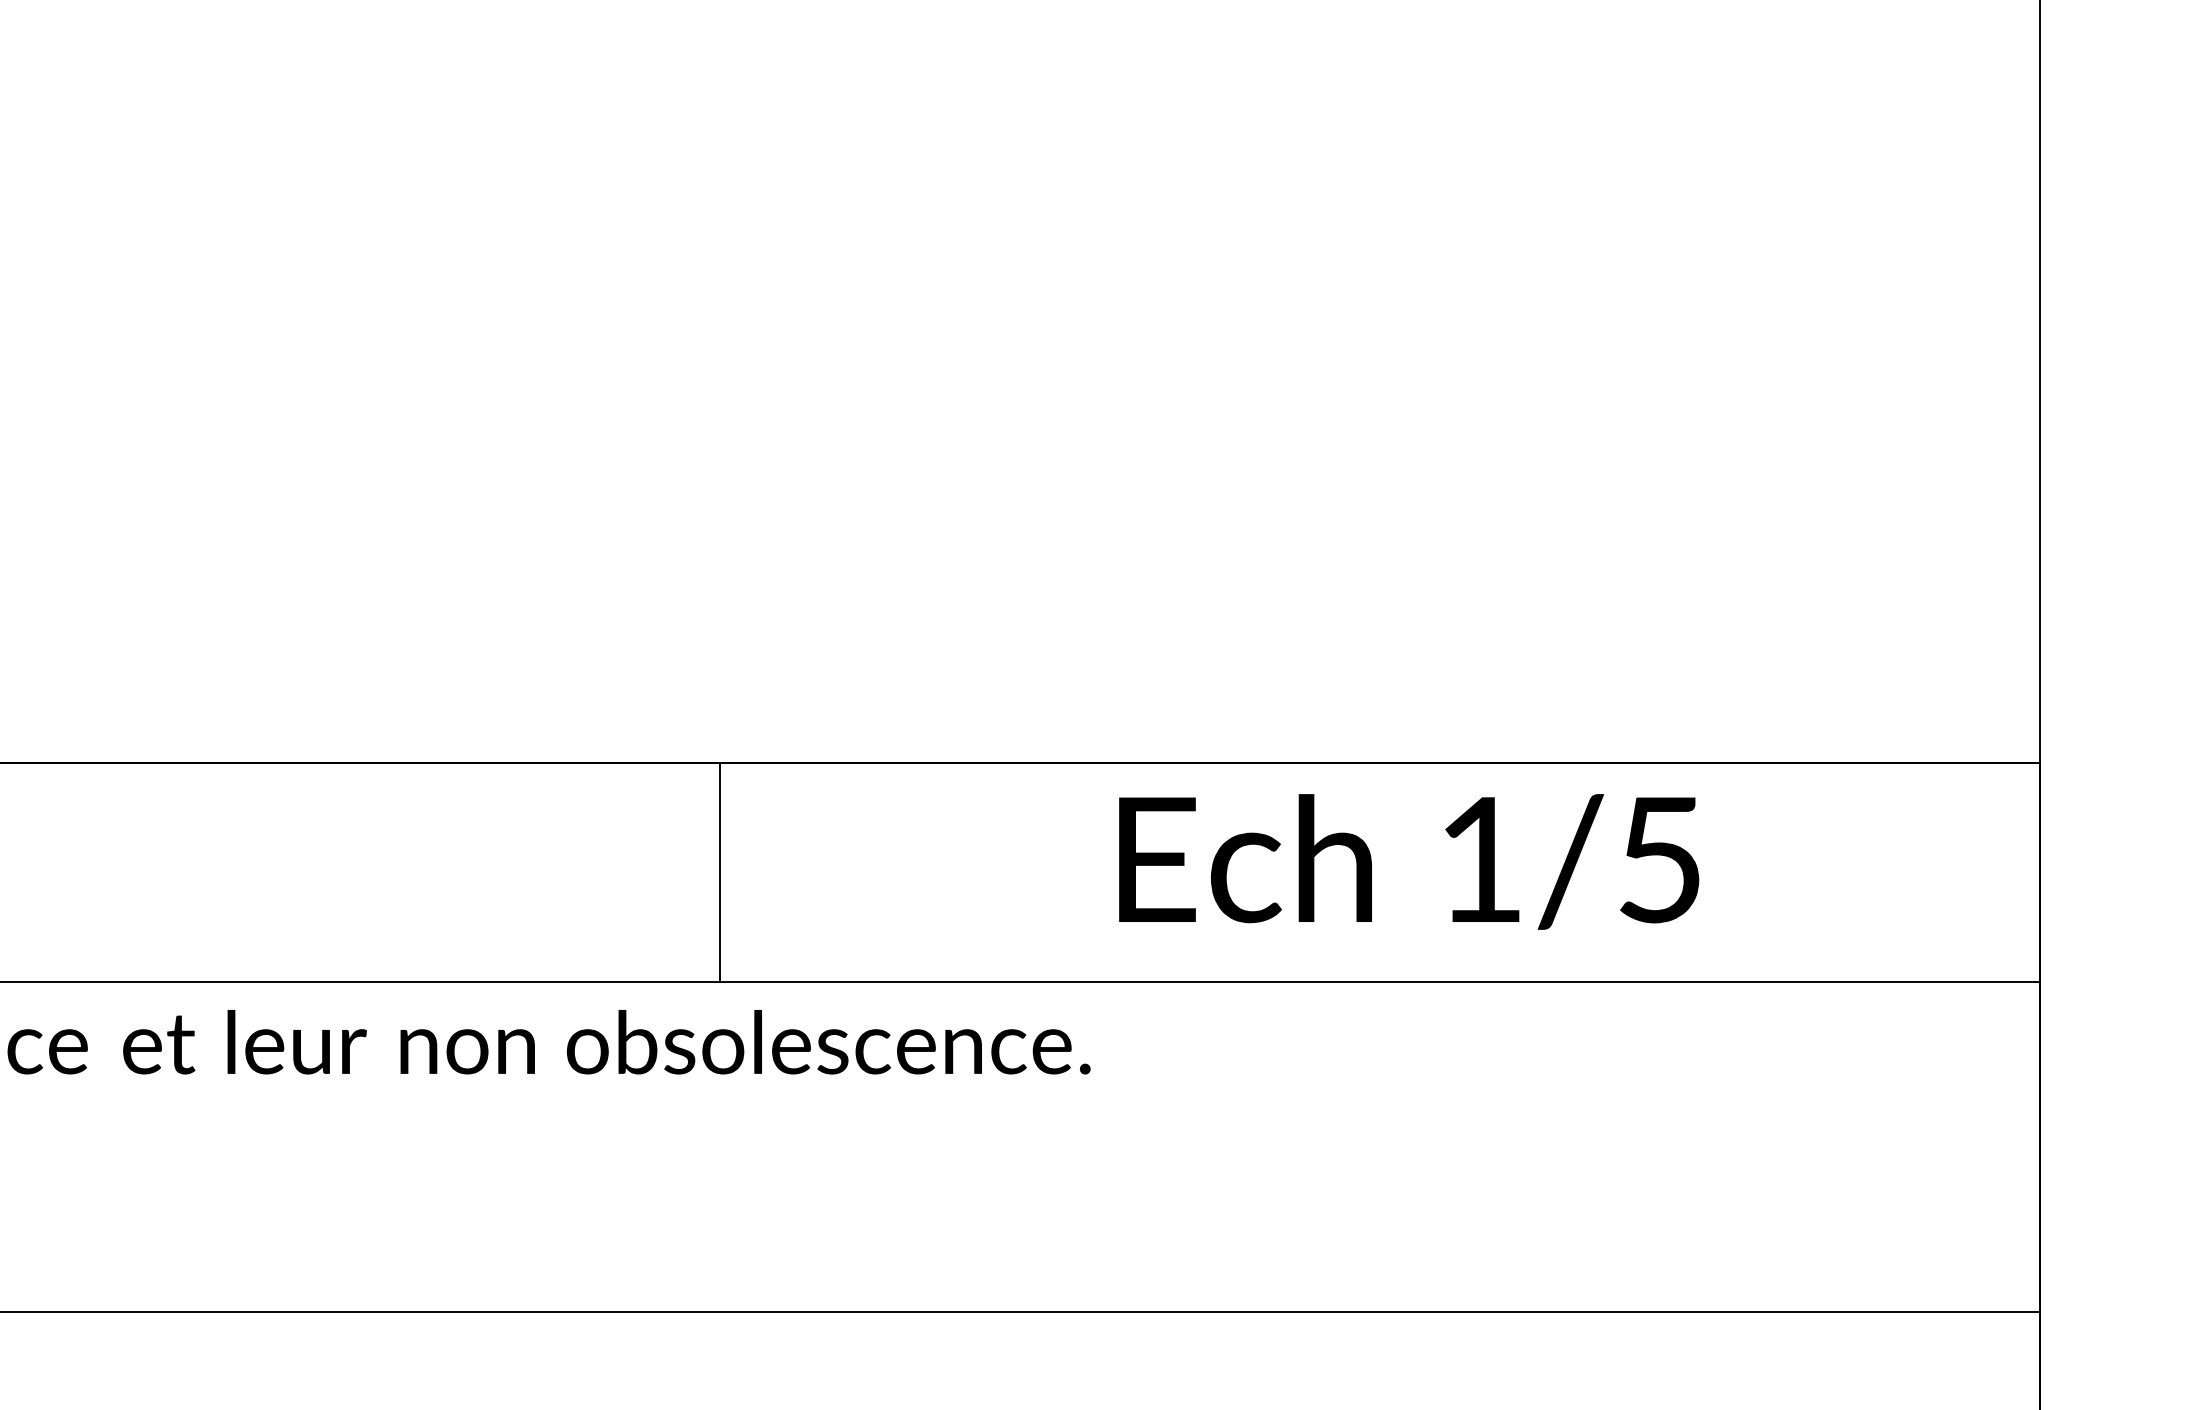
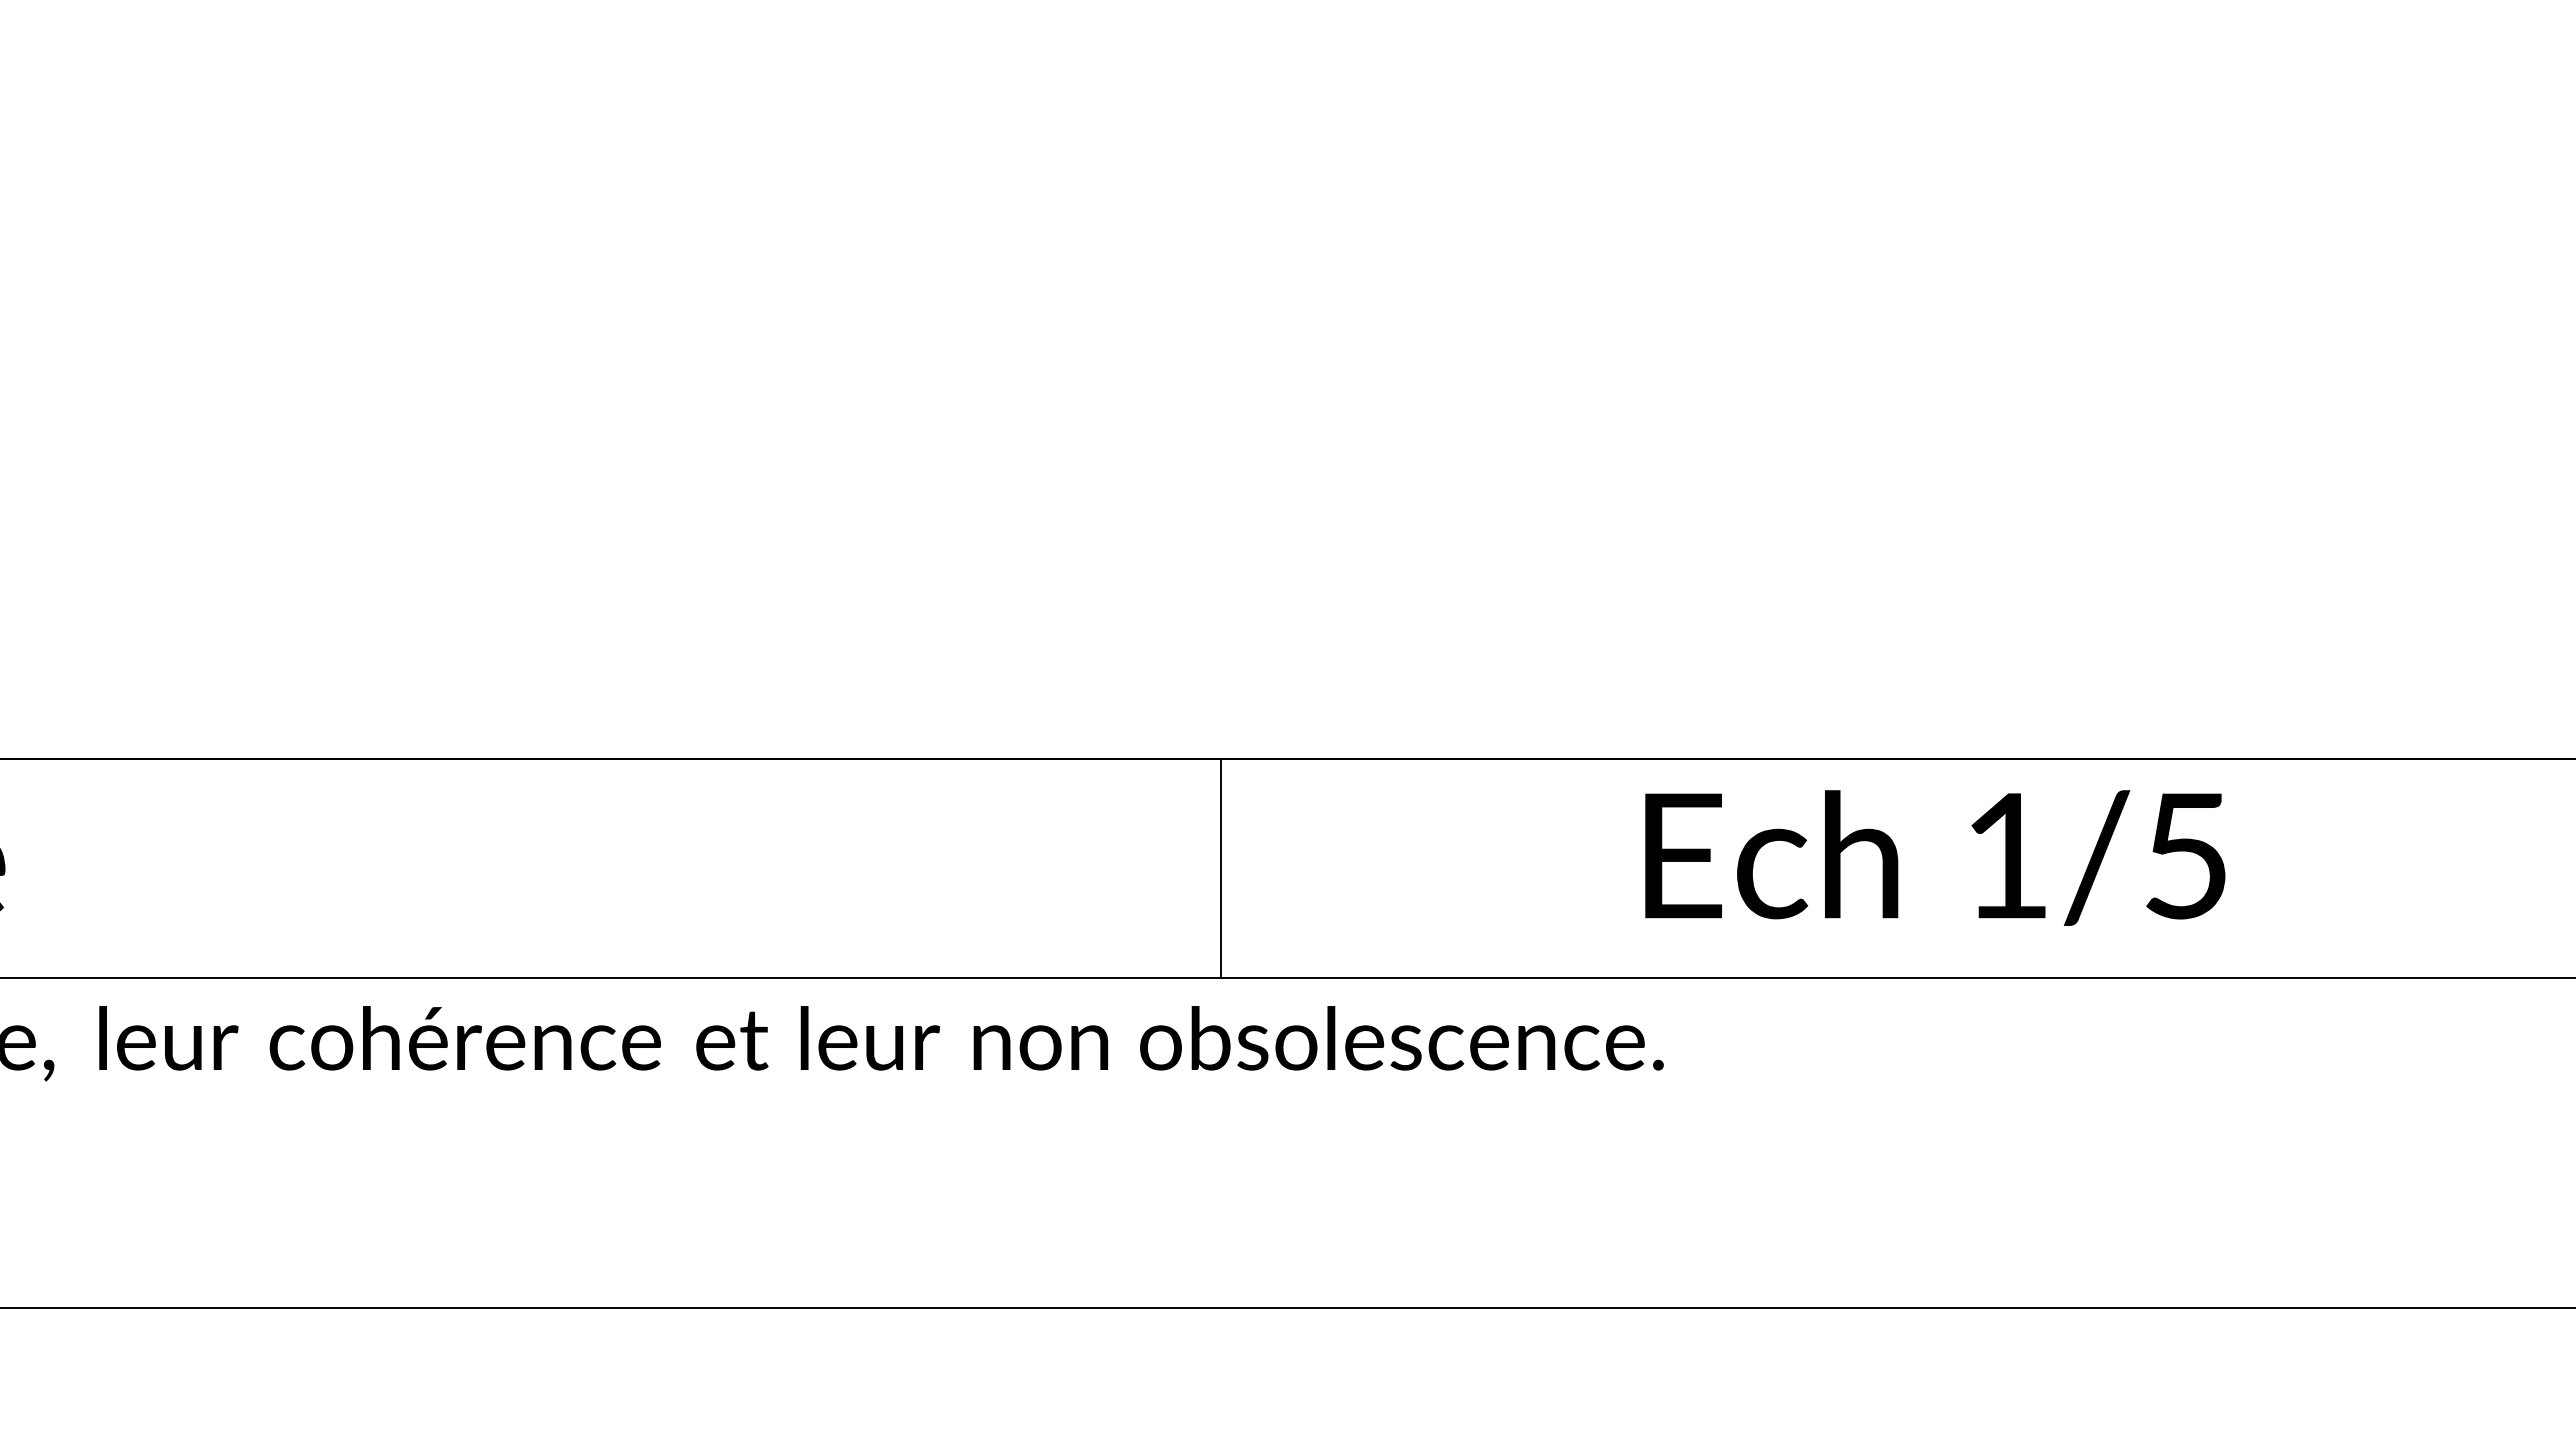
text: (1409, 861) -> (1935, 857), moved
line: (719, 871) -> (1220, 867), moved

